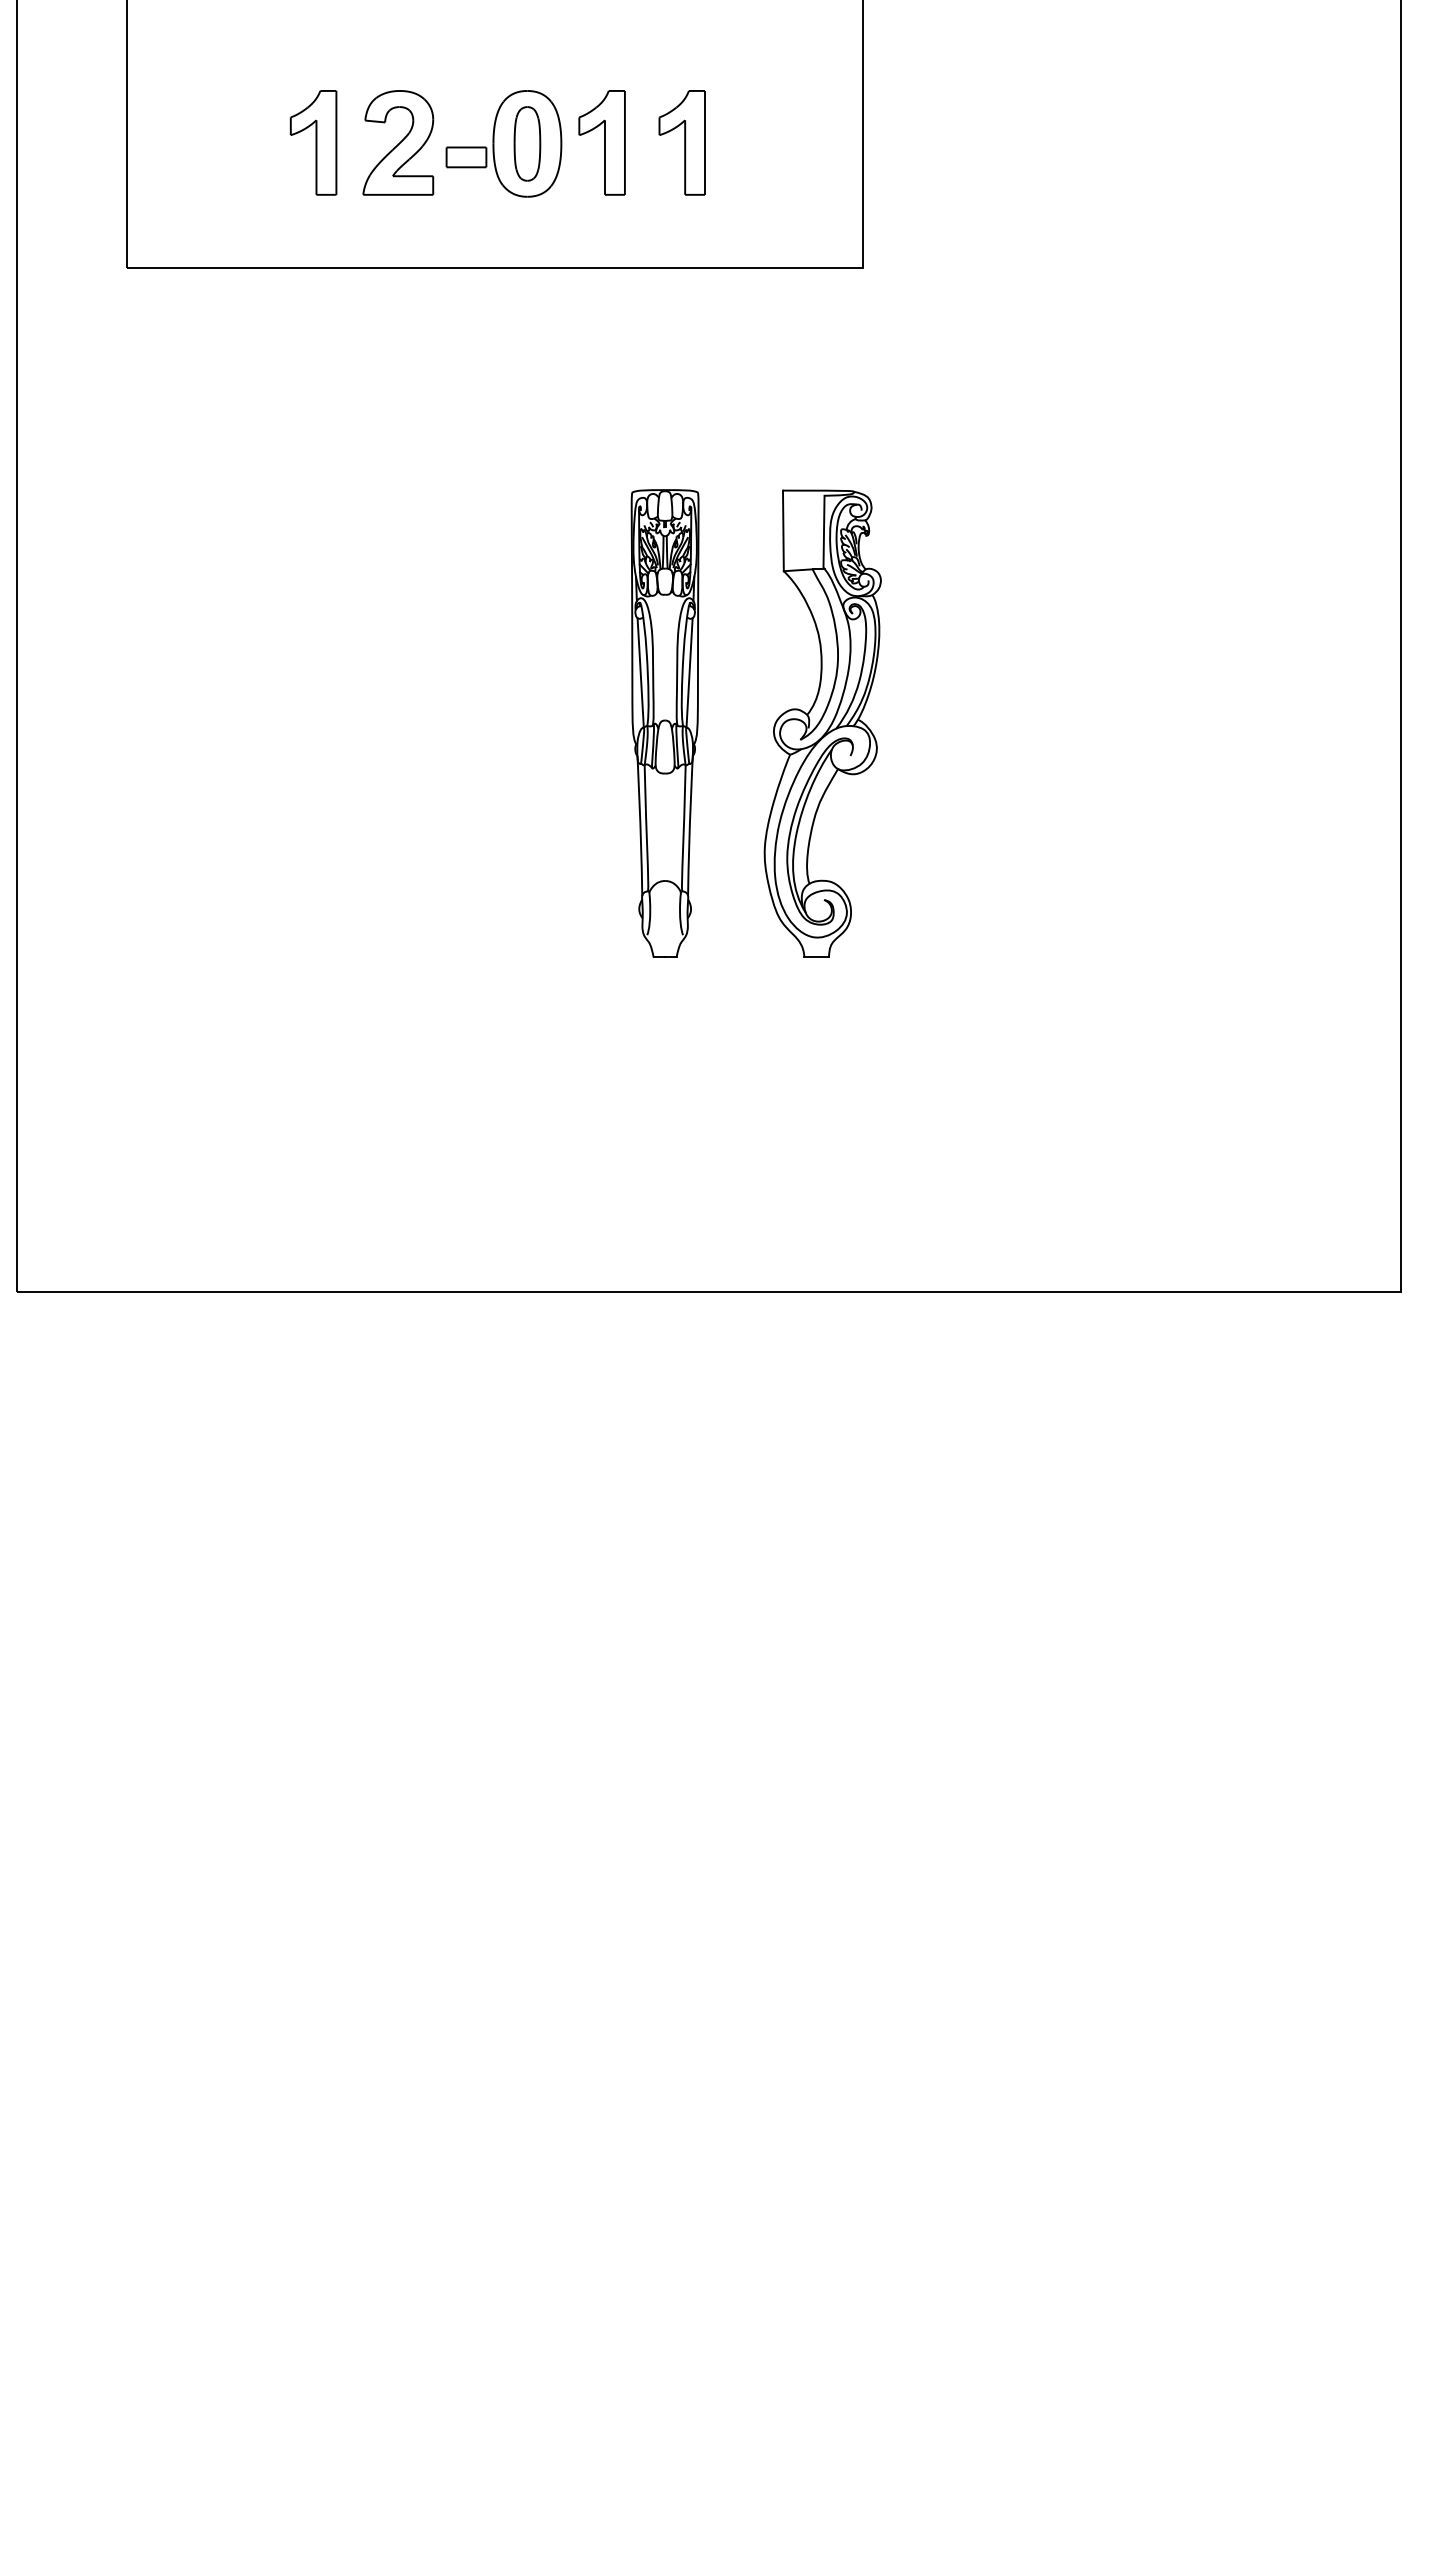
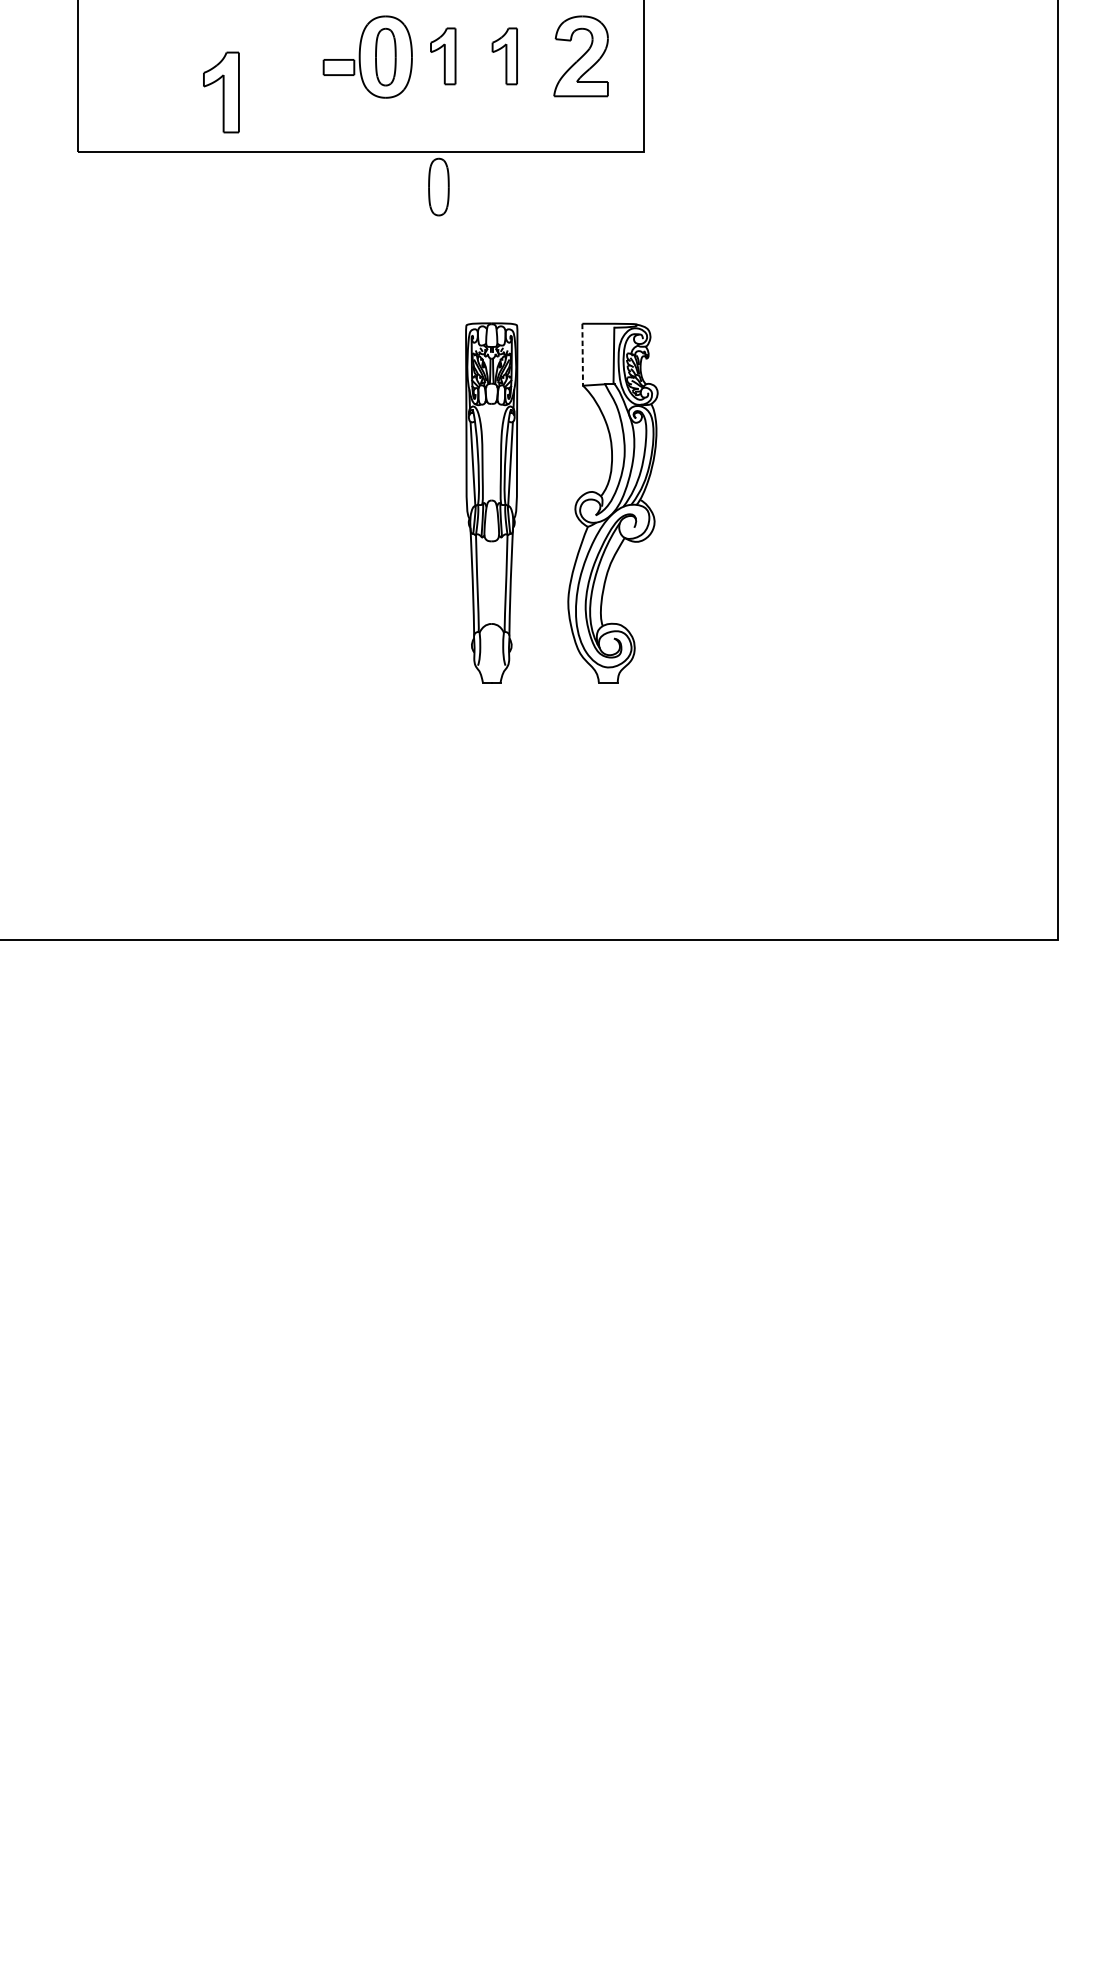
part: (313, 142) -> (221, 92), moved
part: (398, 142) -> (581, 56), moved
part: (601, 142) -> (442, 56), size x0.7
part: (681, 142) -> (504, 56), size x0.7
part: (596, 312) -> (438, 186), added
line: (783, 531) -> (582, 355), solid -> dashed

